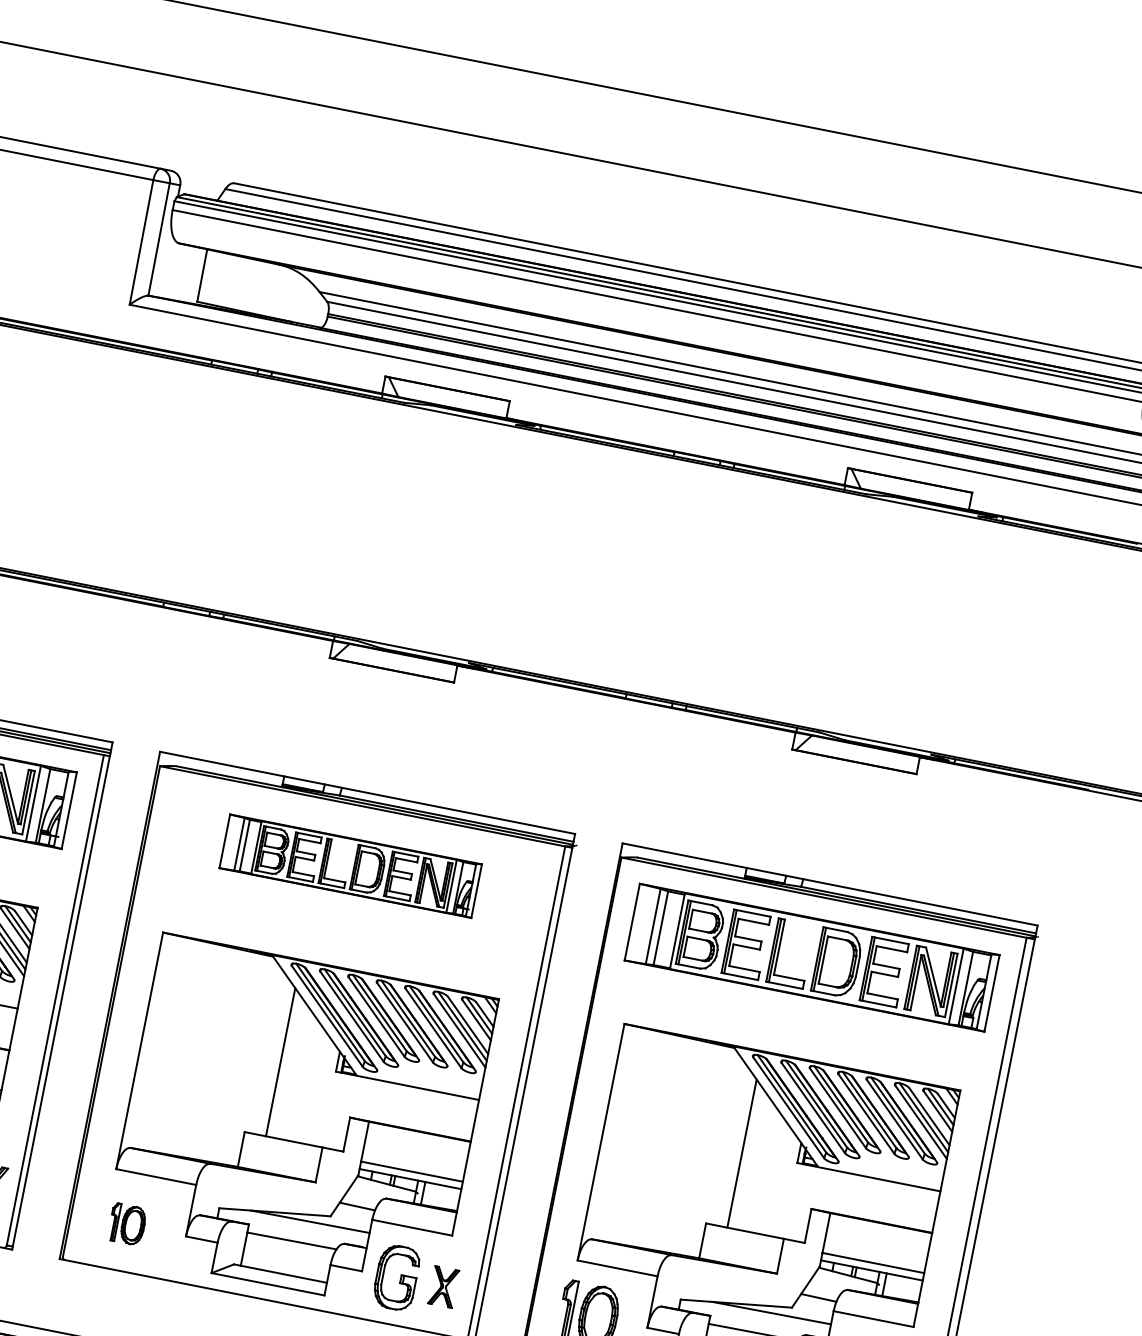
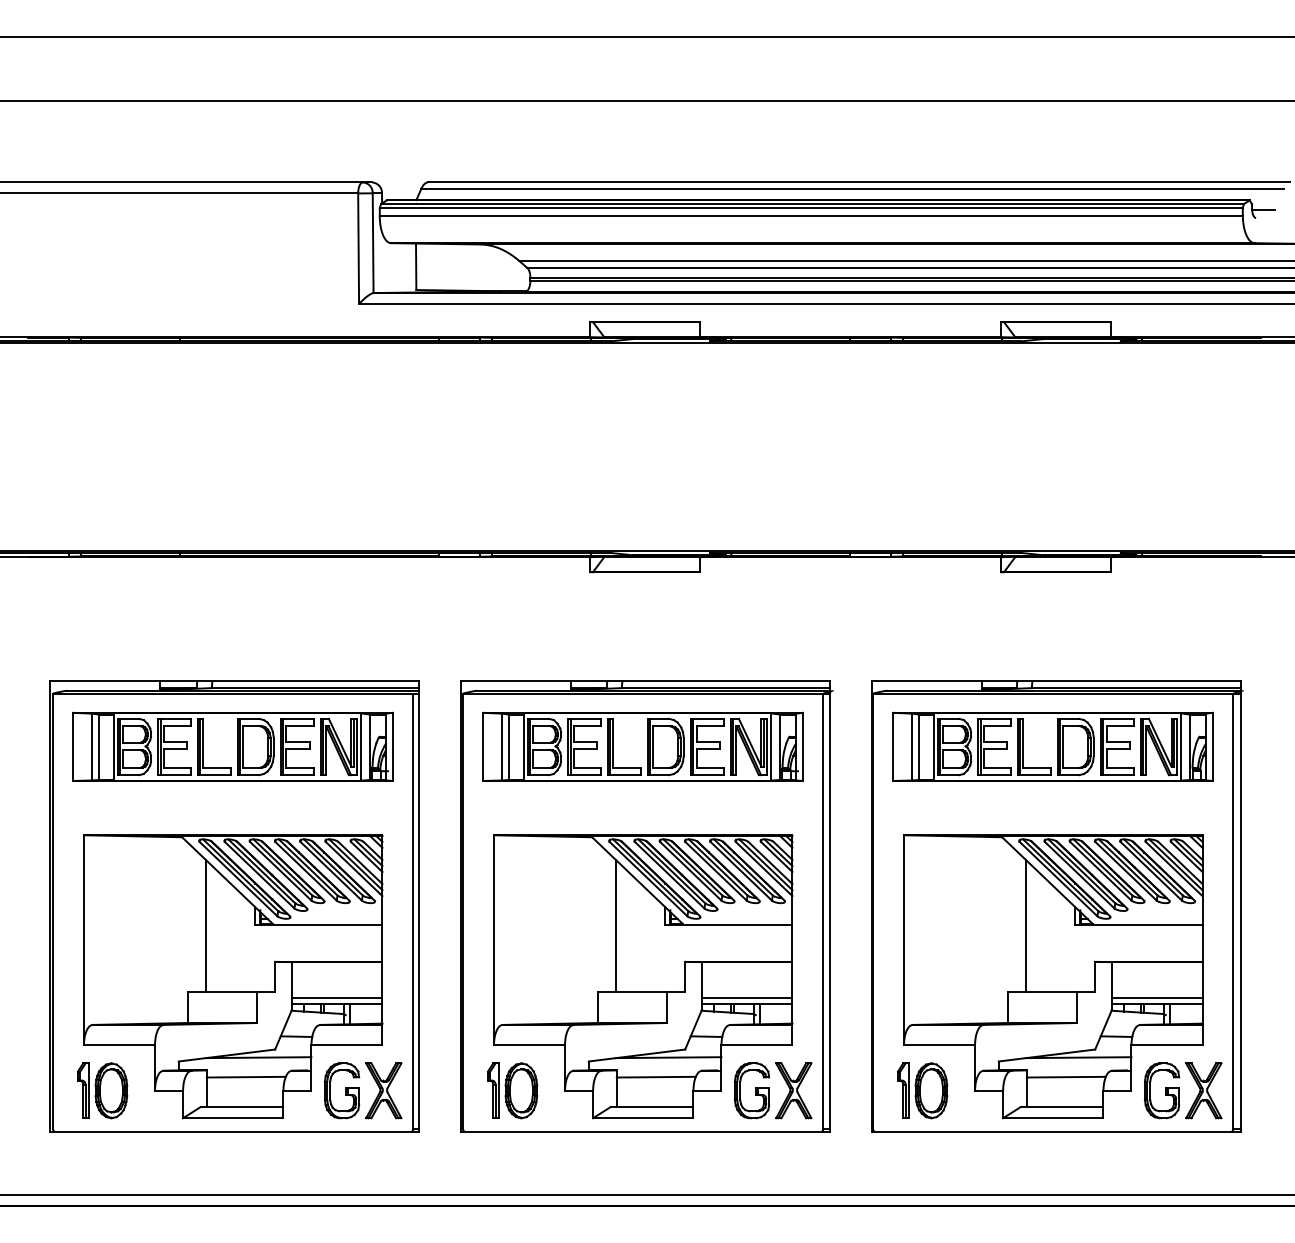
part: (350, 865) -> (642, 746), size x1.43
part: (127, 1223) -> (512, 1090), size x1.67
part: (443, 1286) -> (793, 1090), size x1.67

